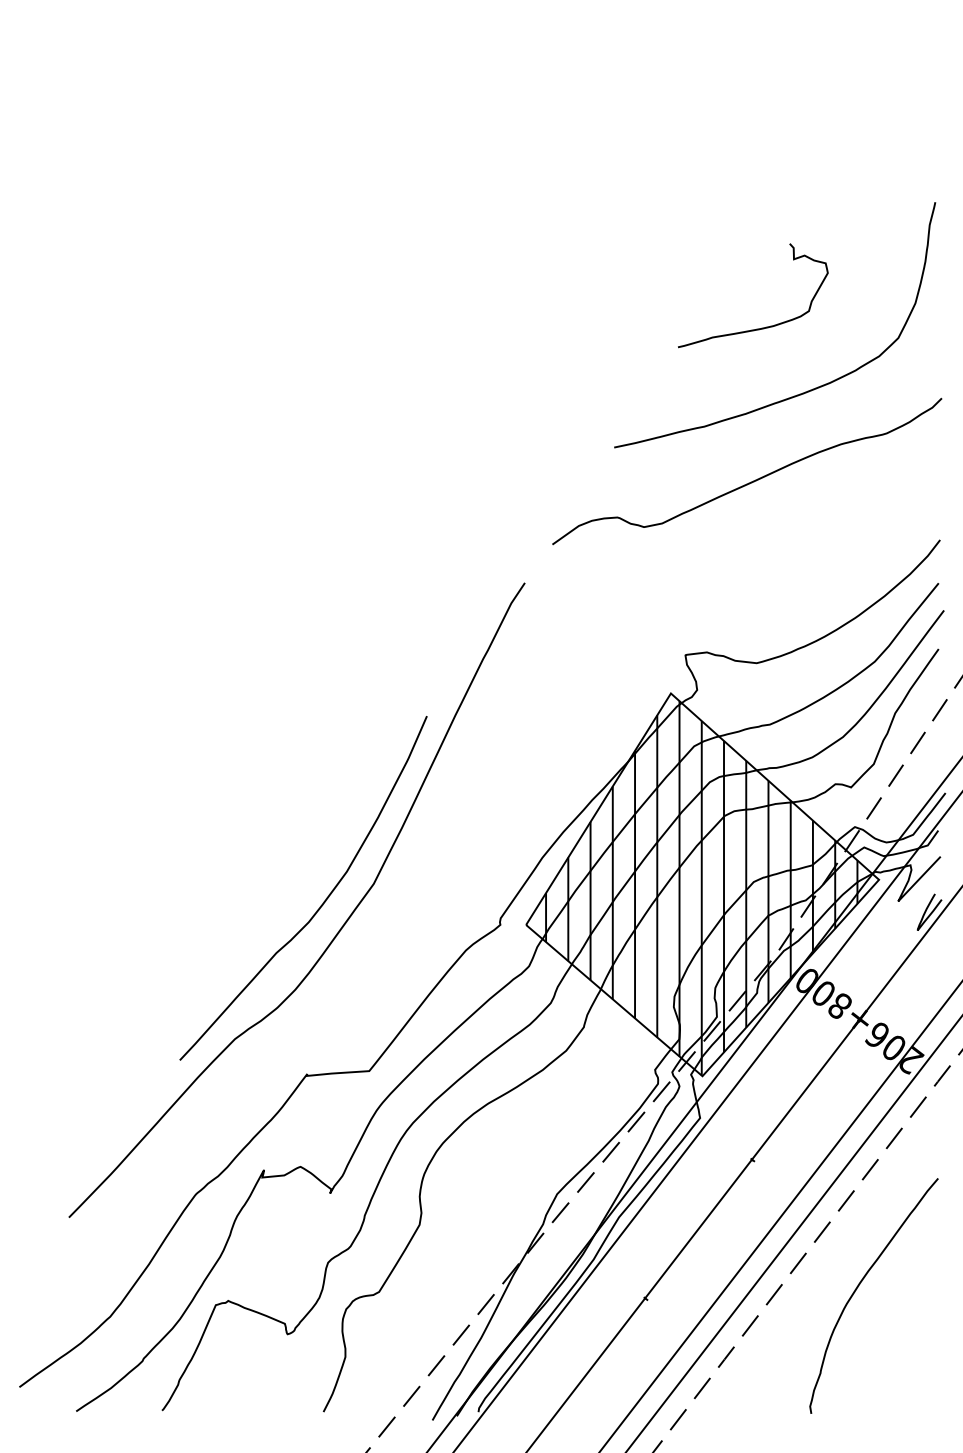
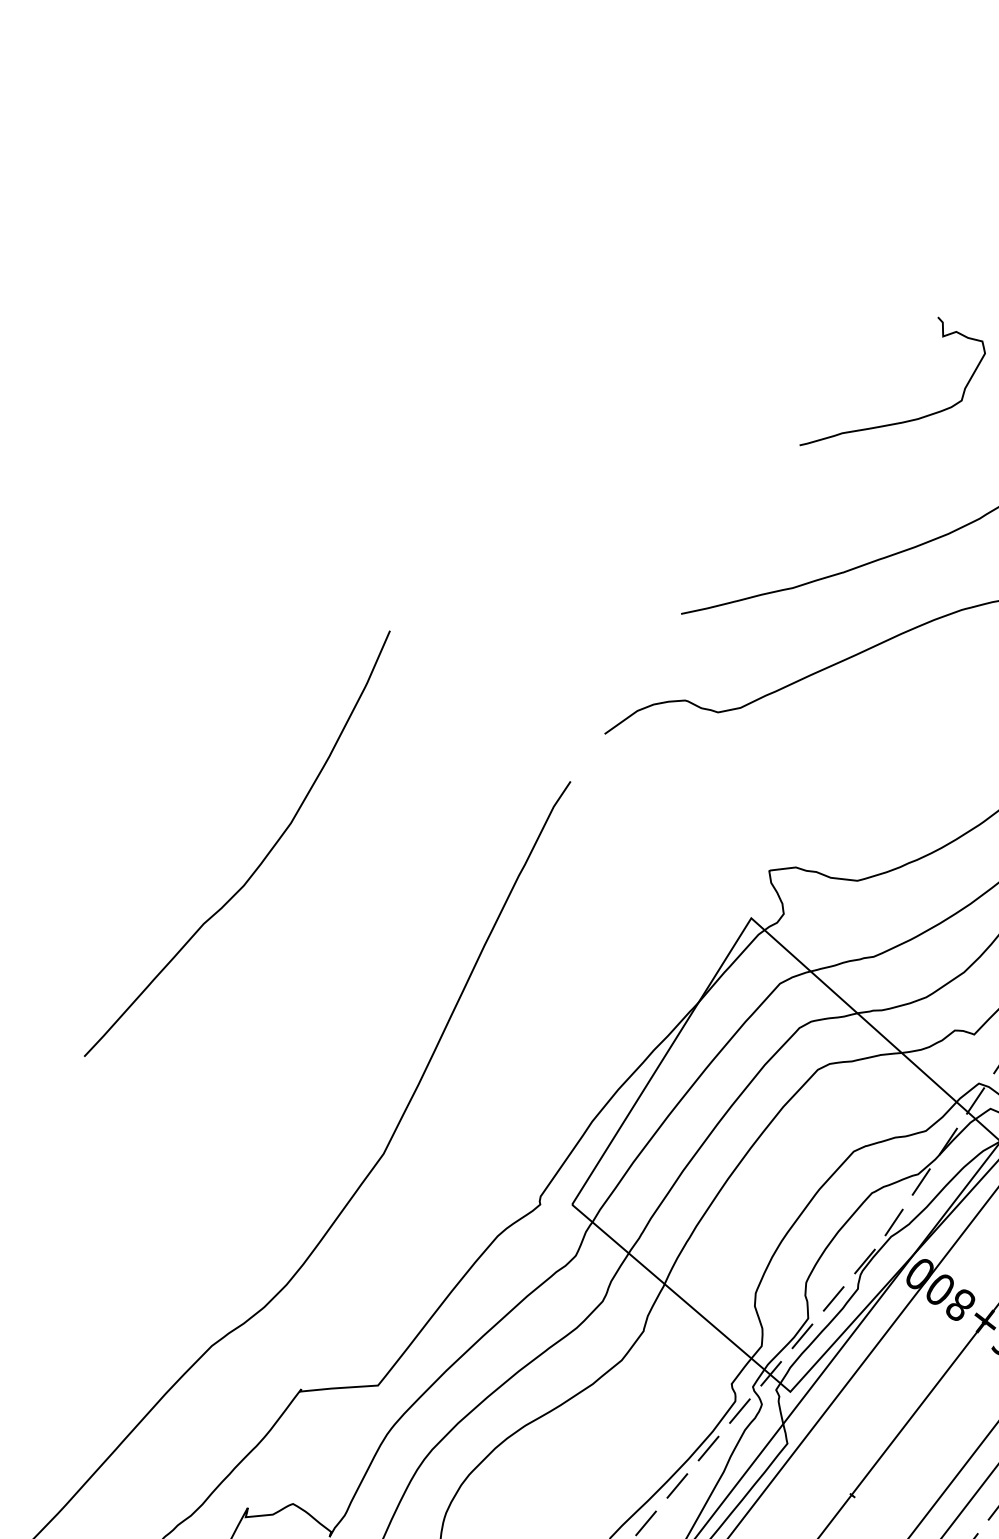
curve: (761, 327) -> (902, 420), moved
hatch: (701, 888) -> (789, 1159), removed
curve: (323, 901) -> (261, 860), moved

